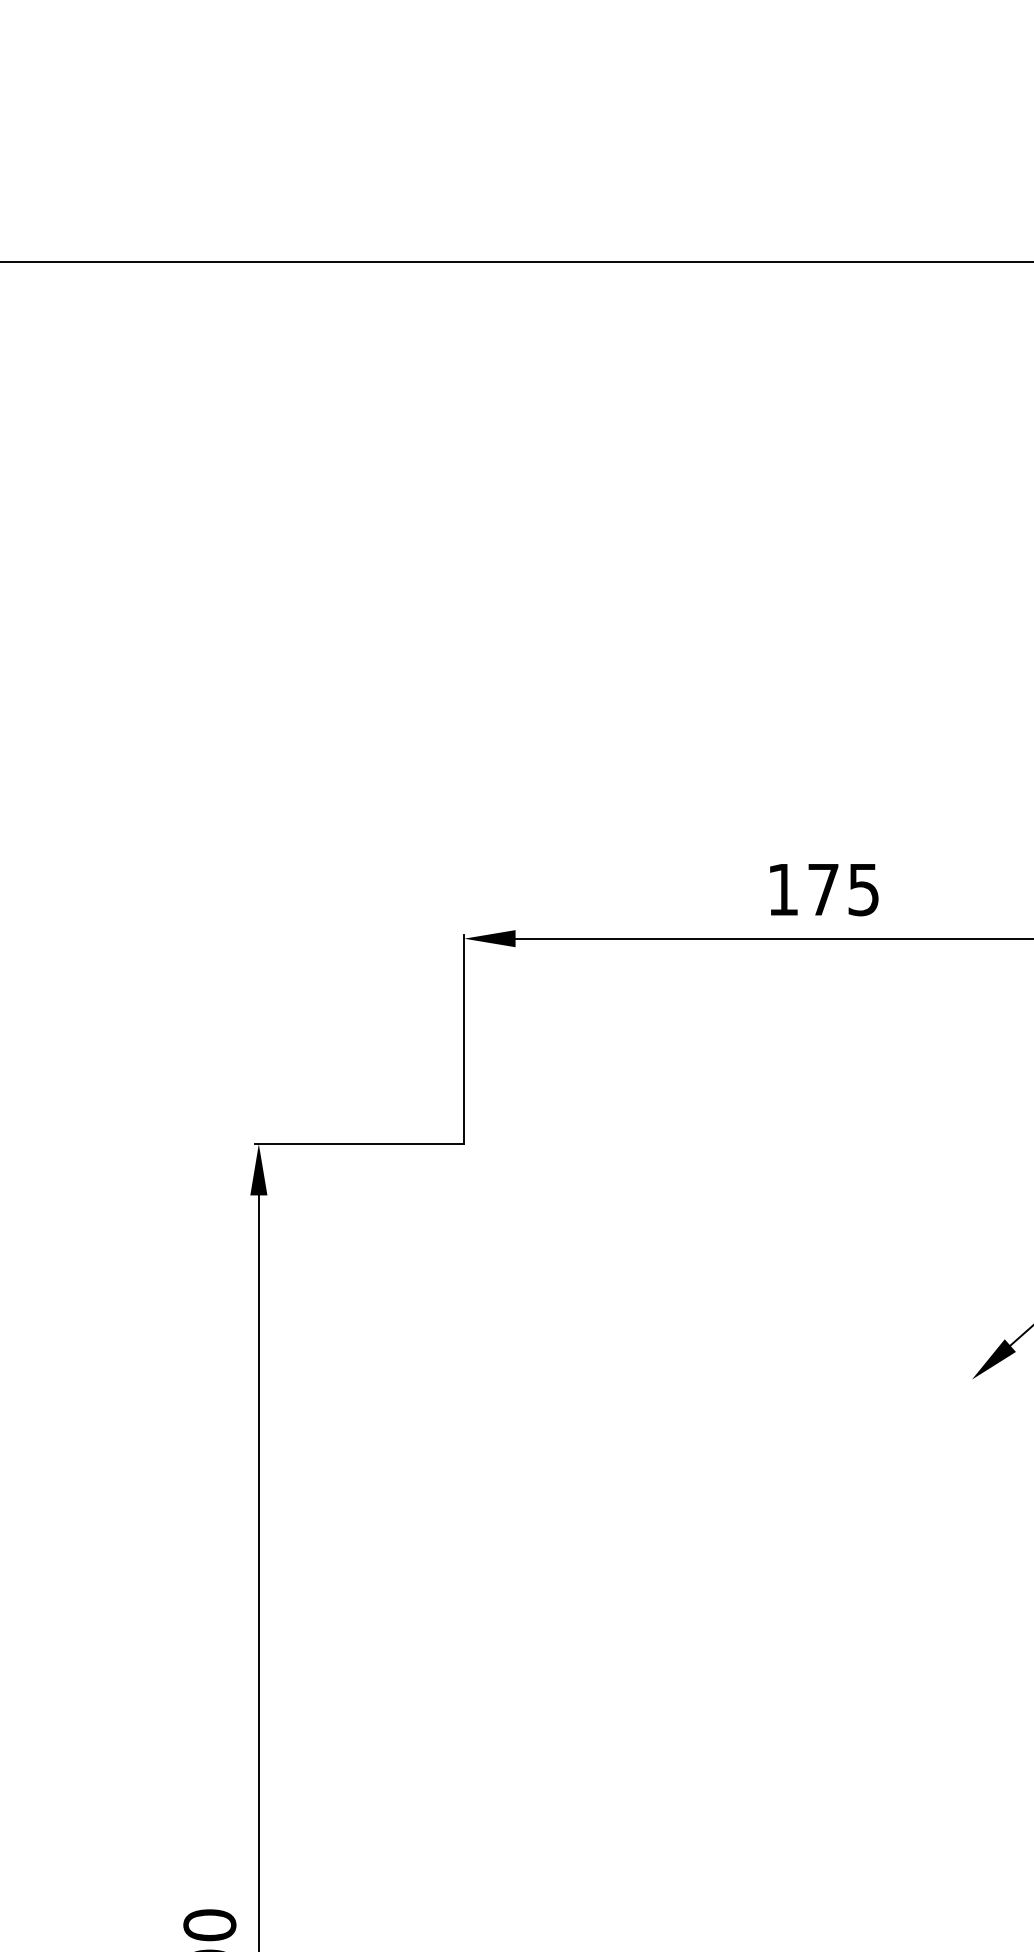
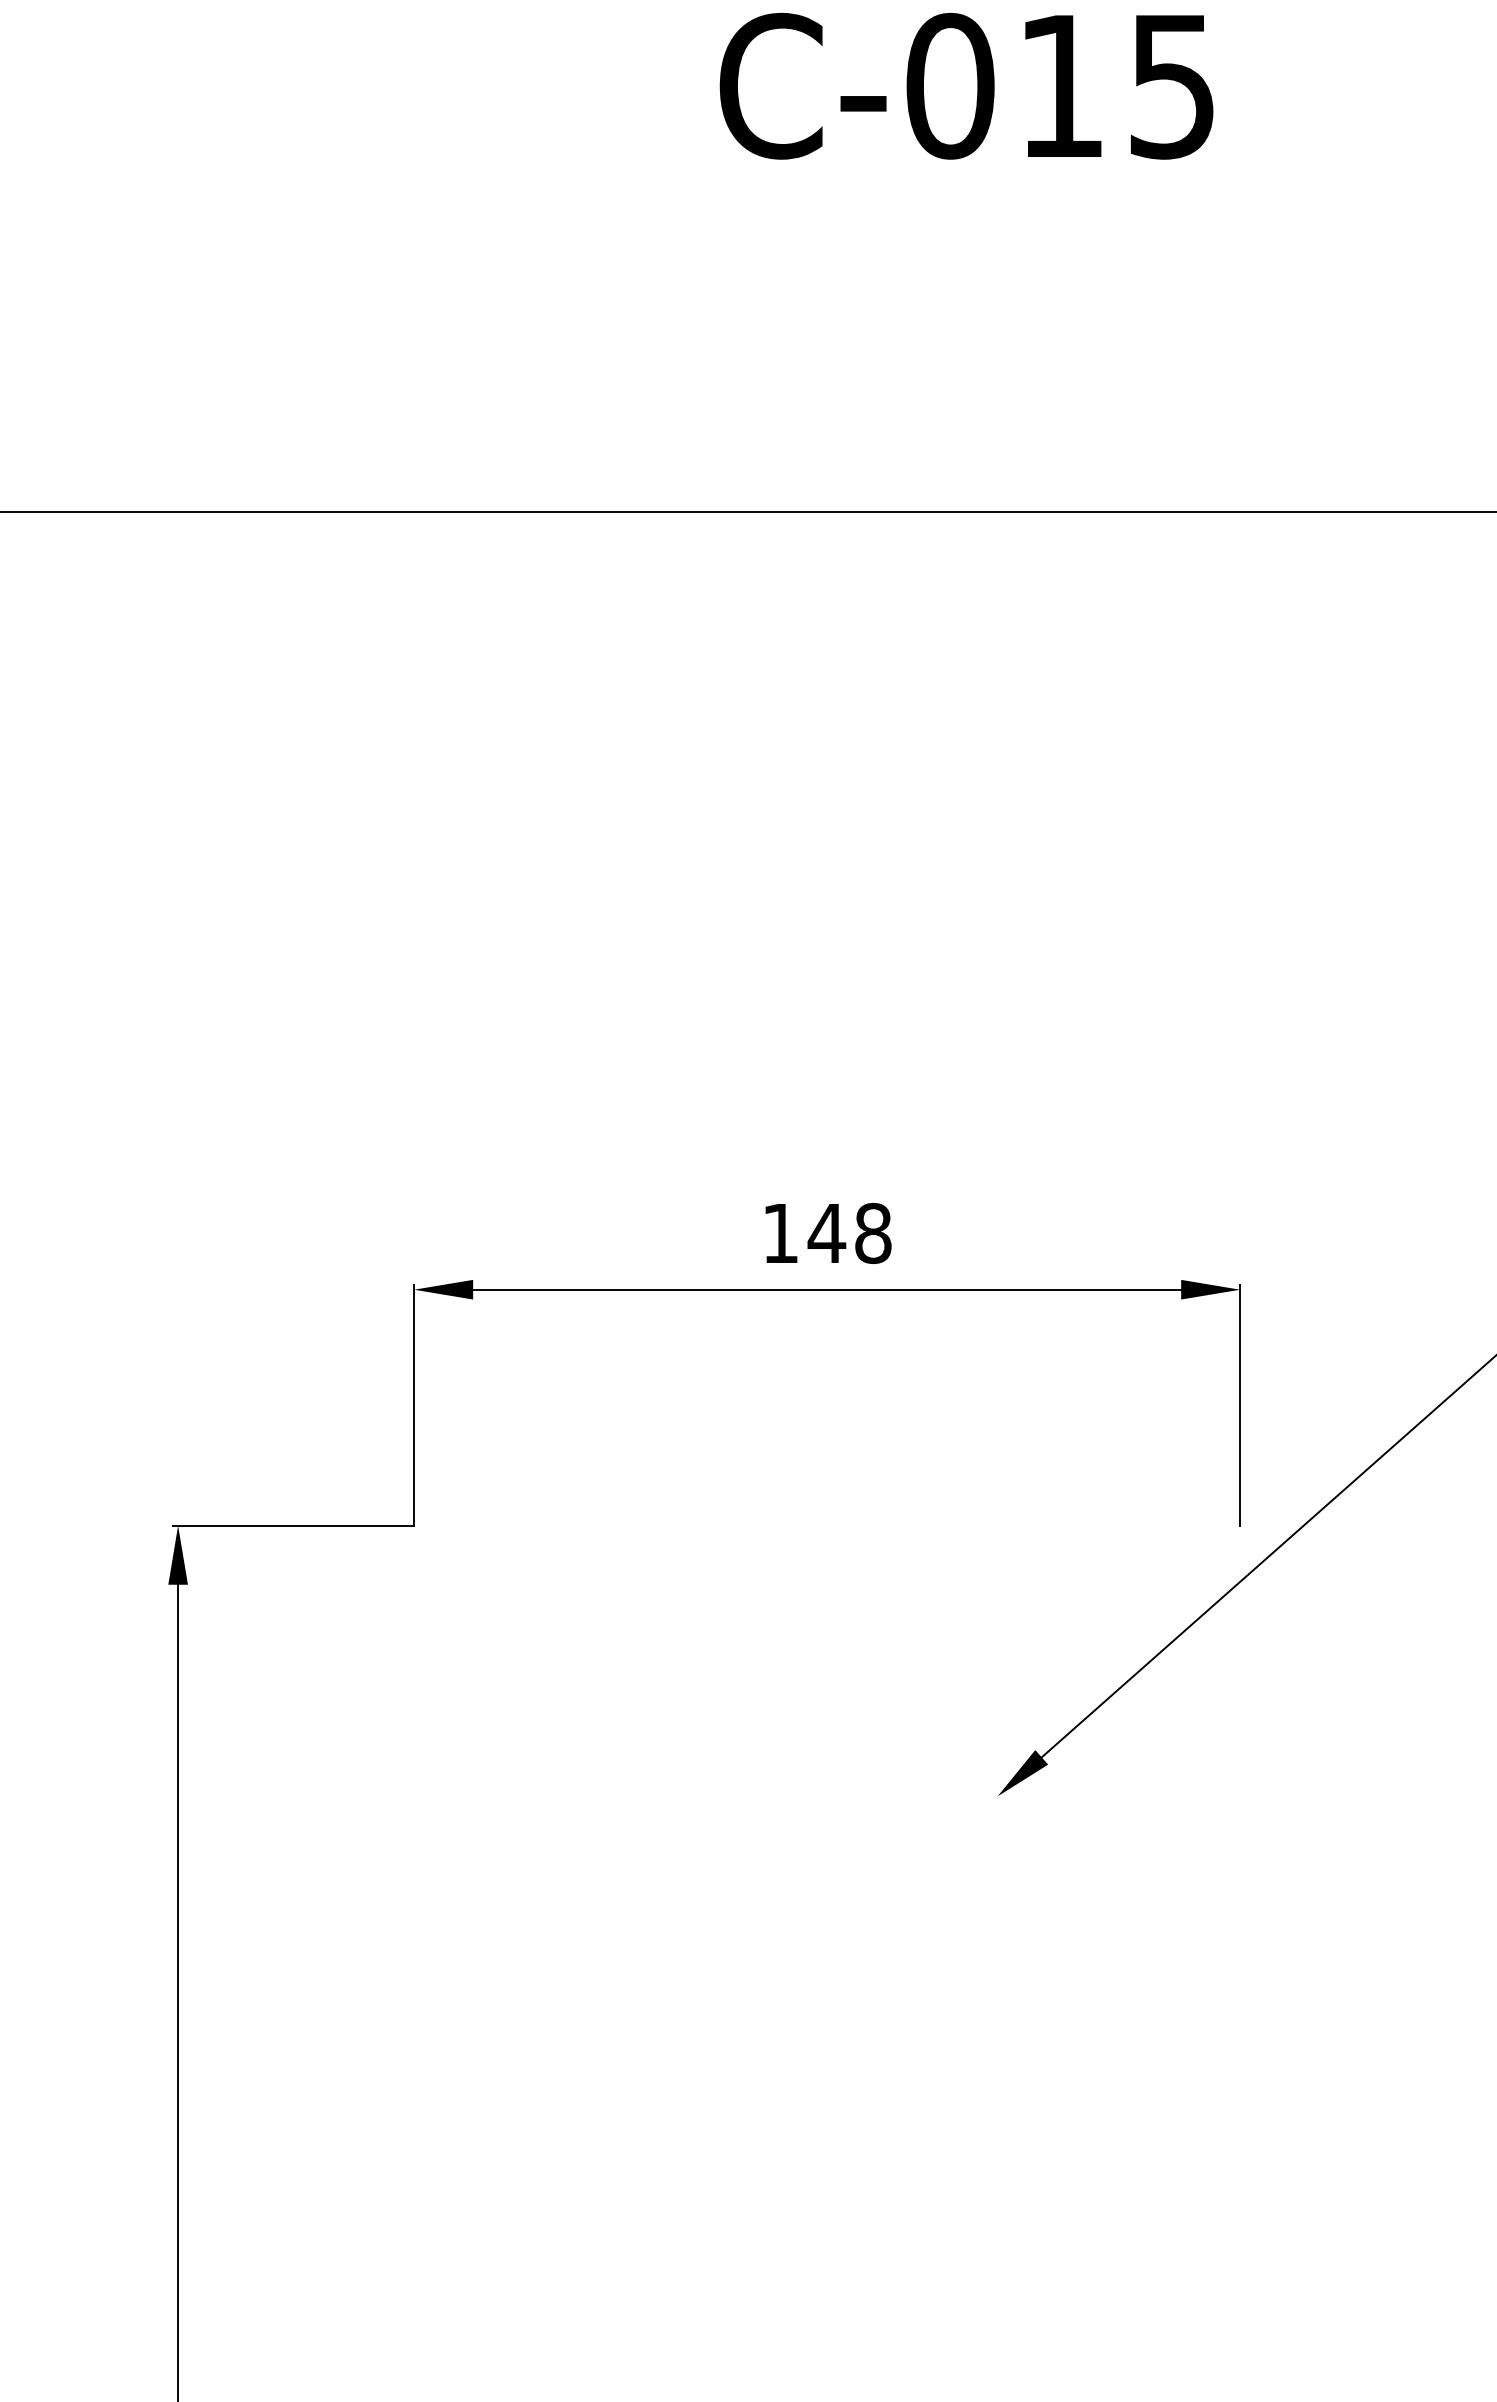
text: (843, 889) -> (849, 1233), 175 -> 148

